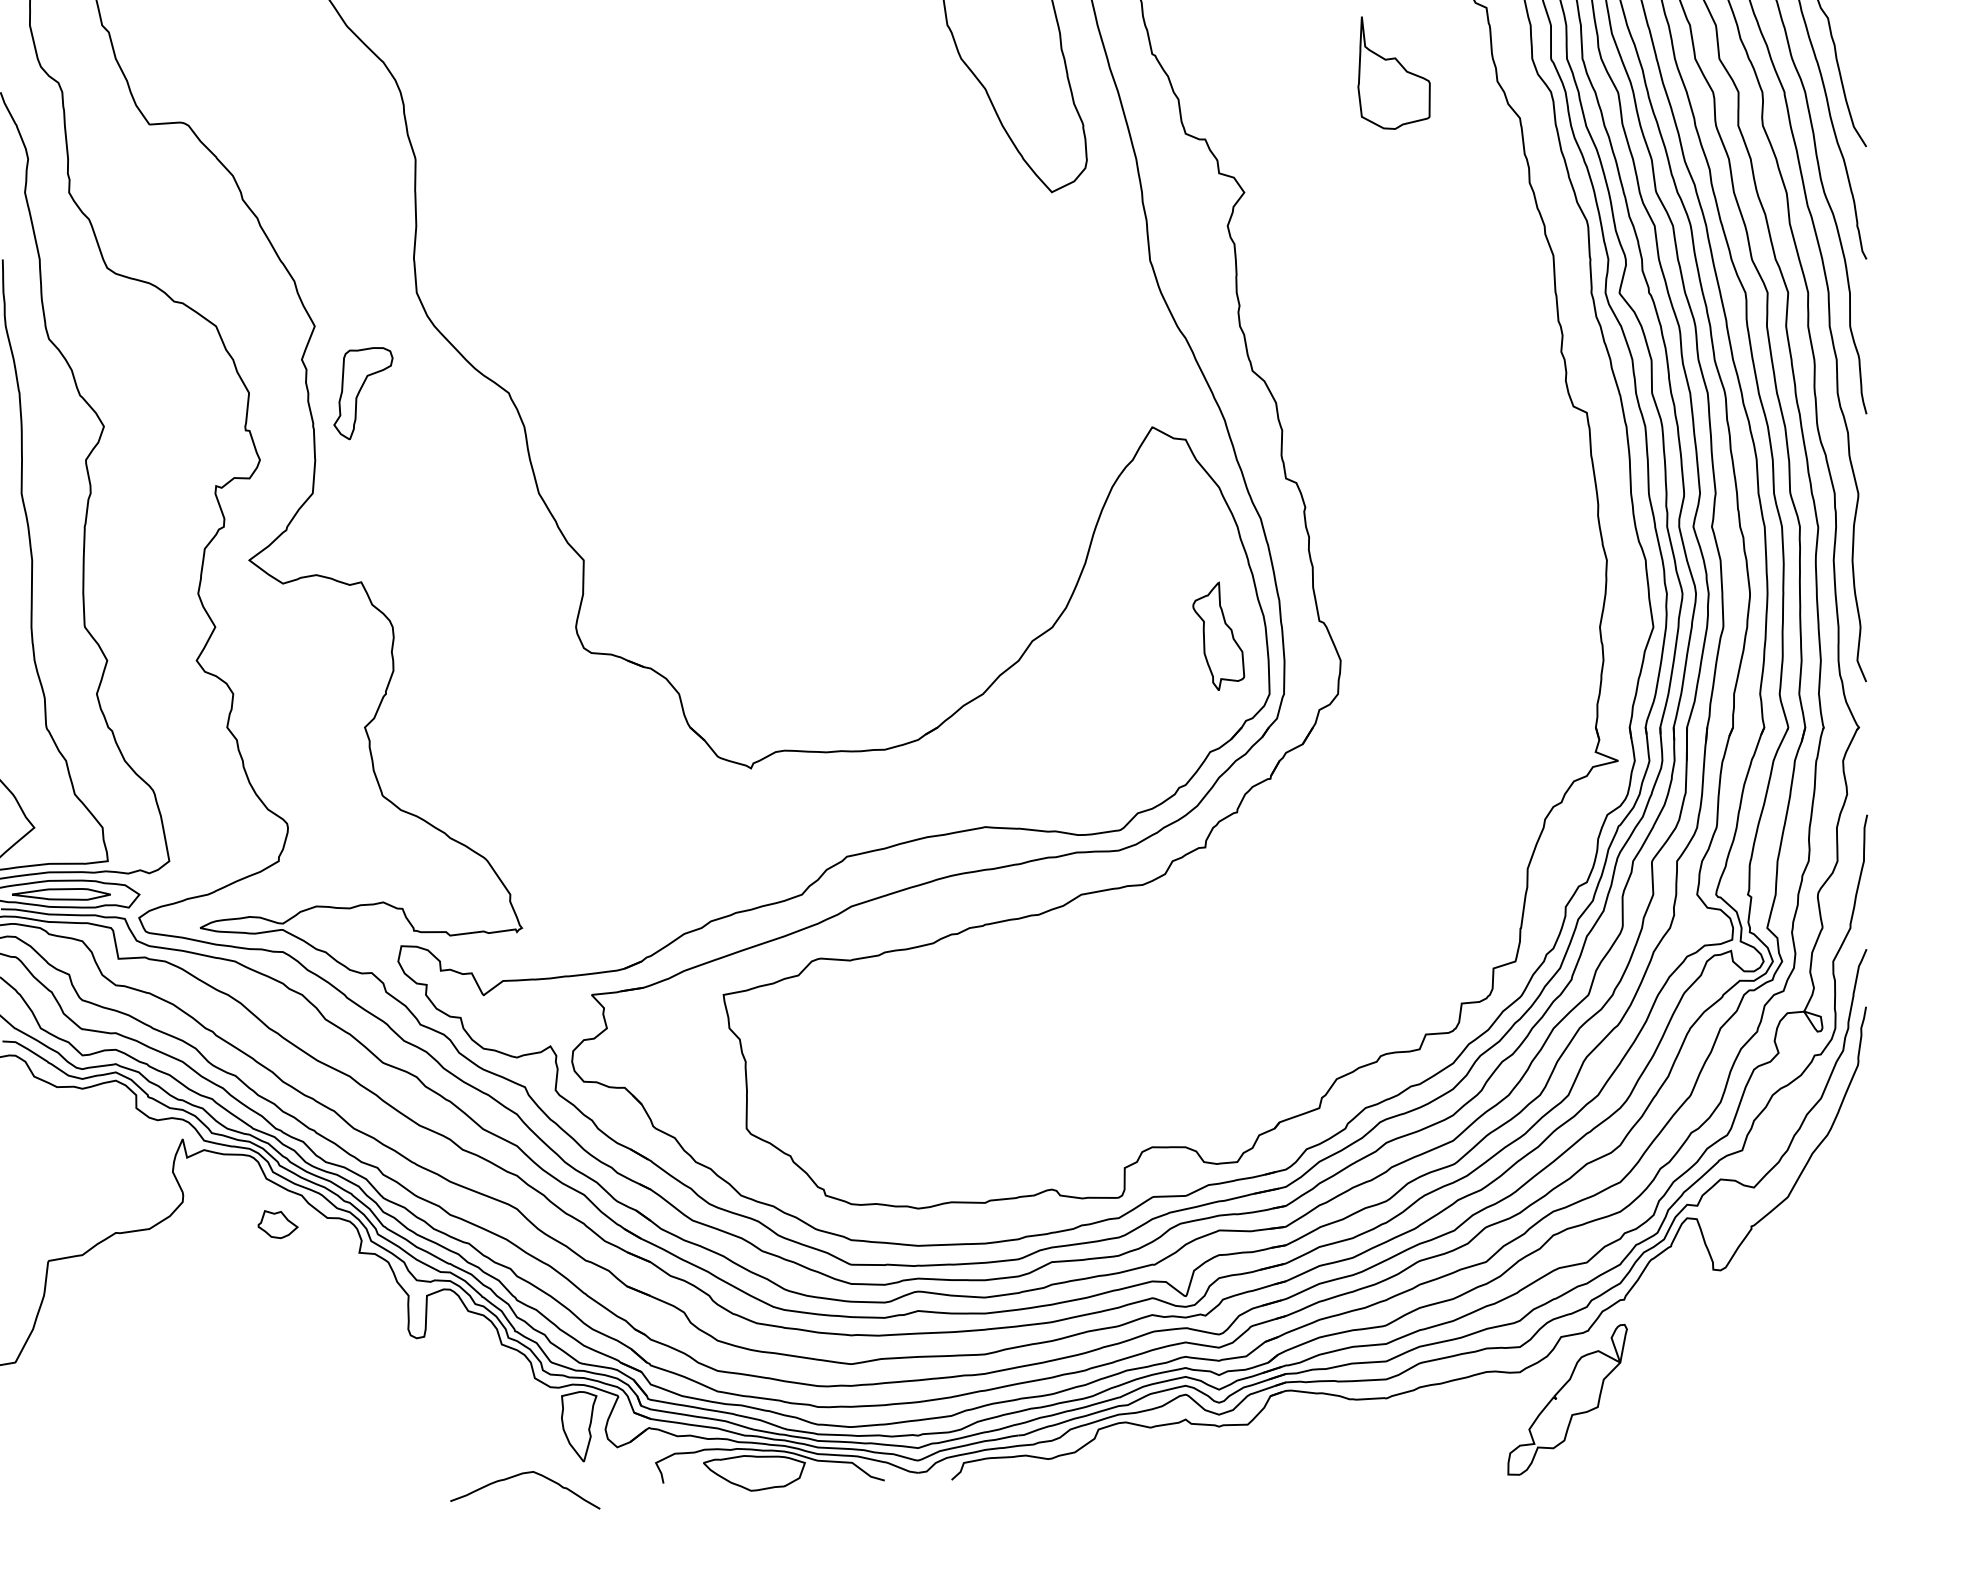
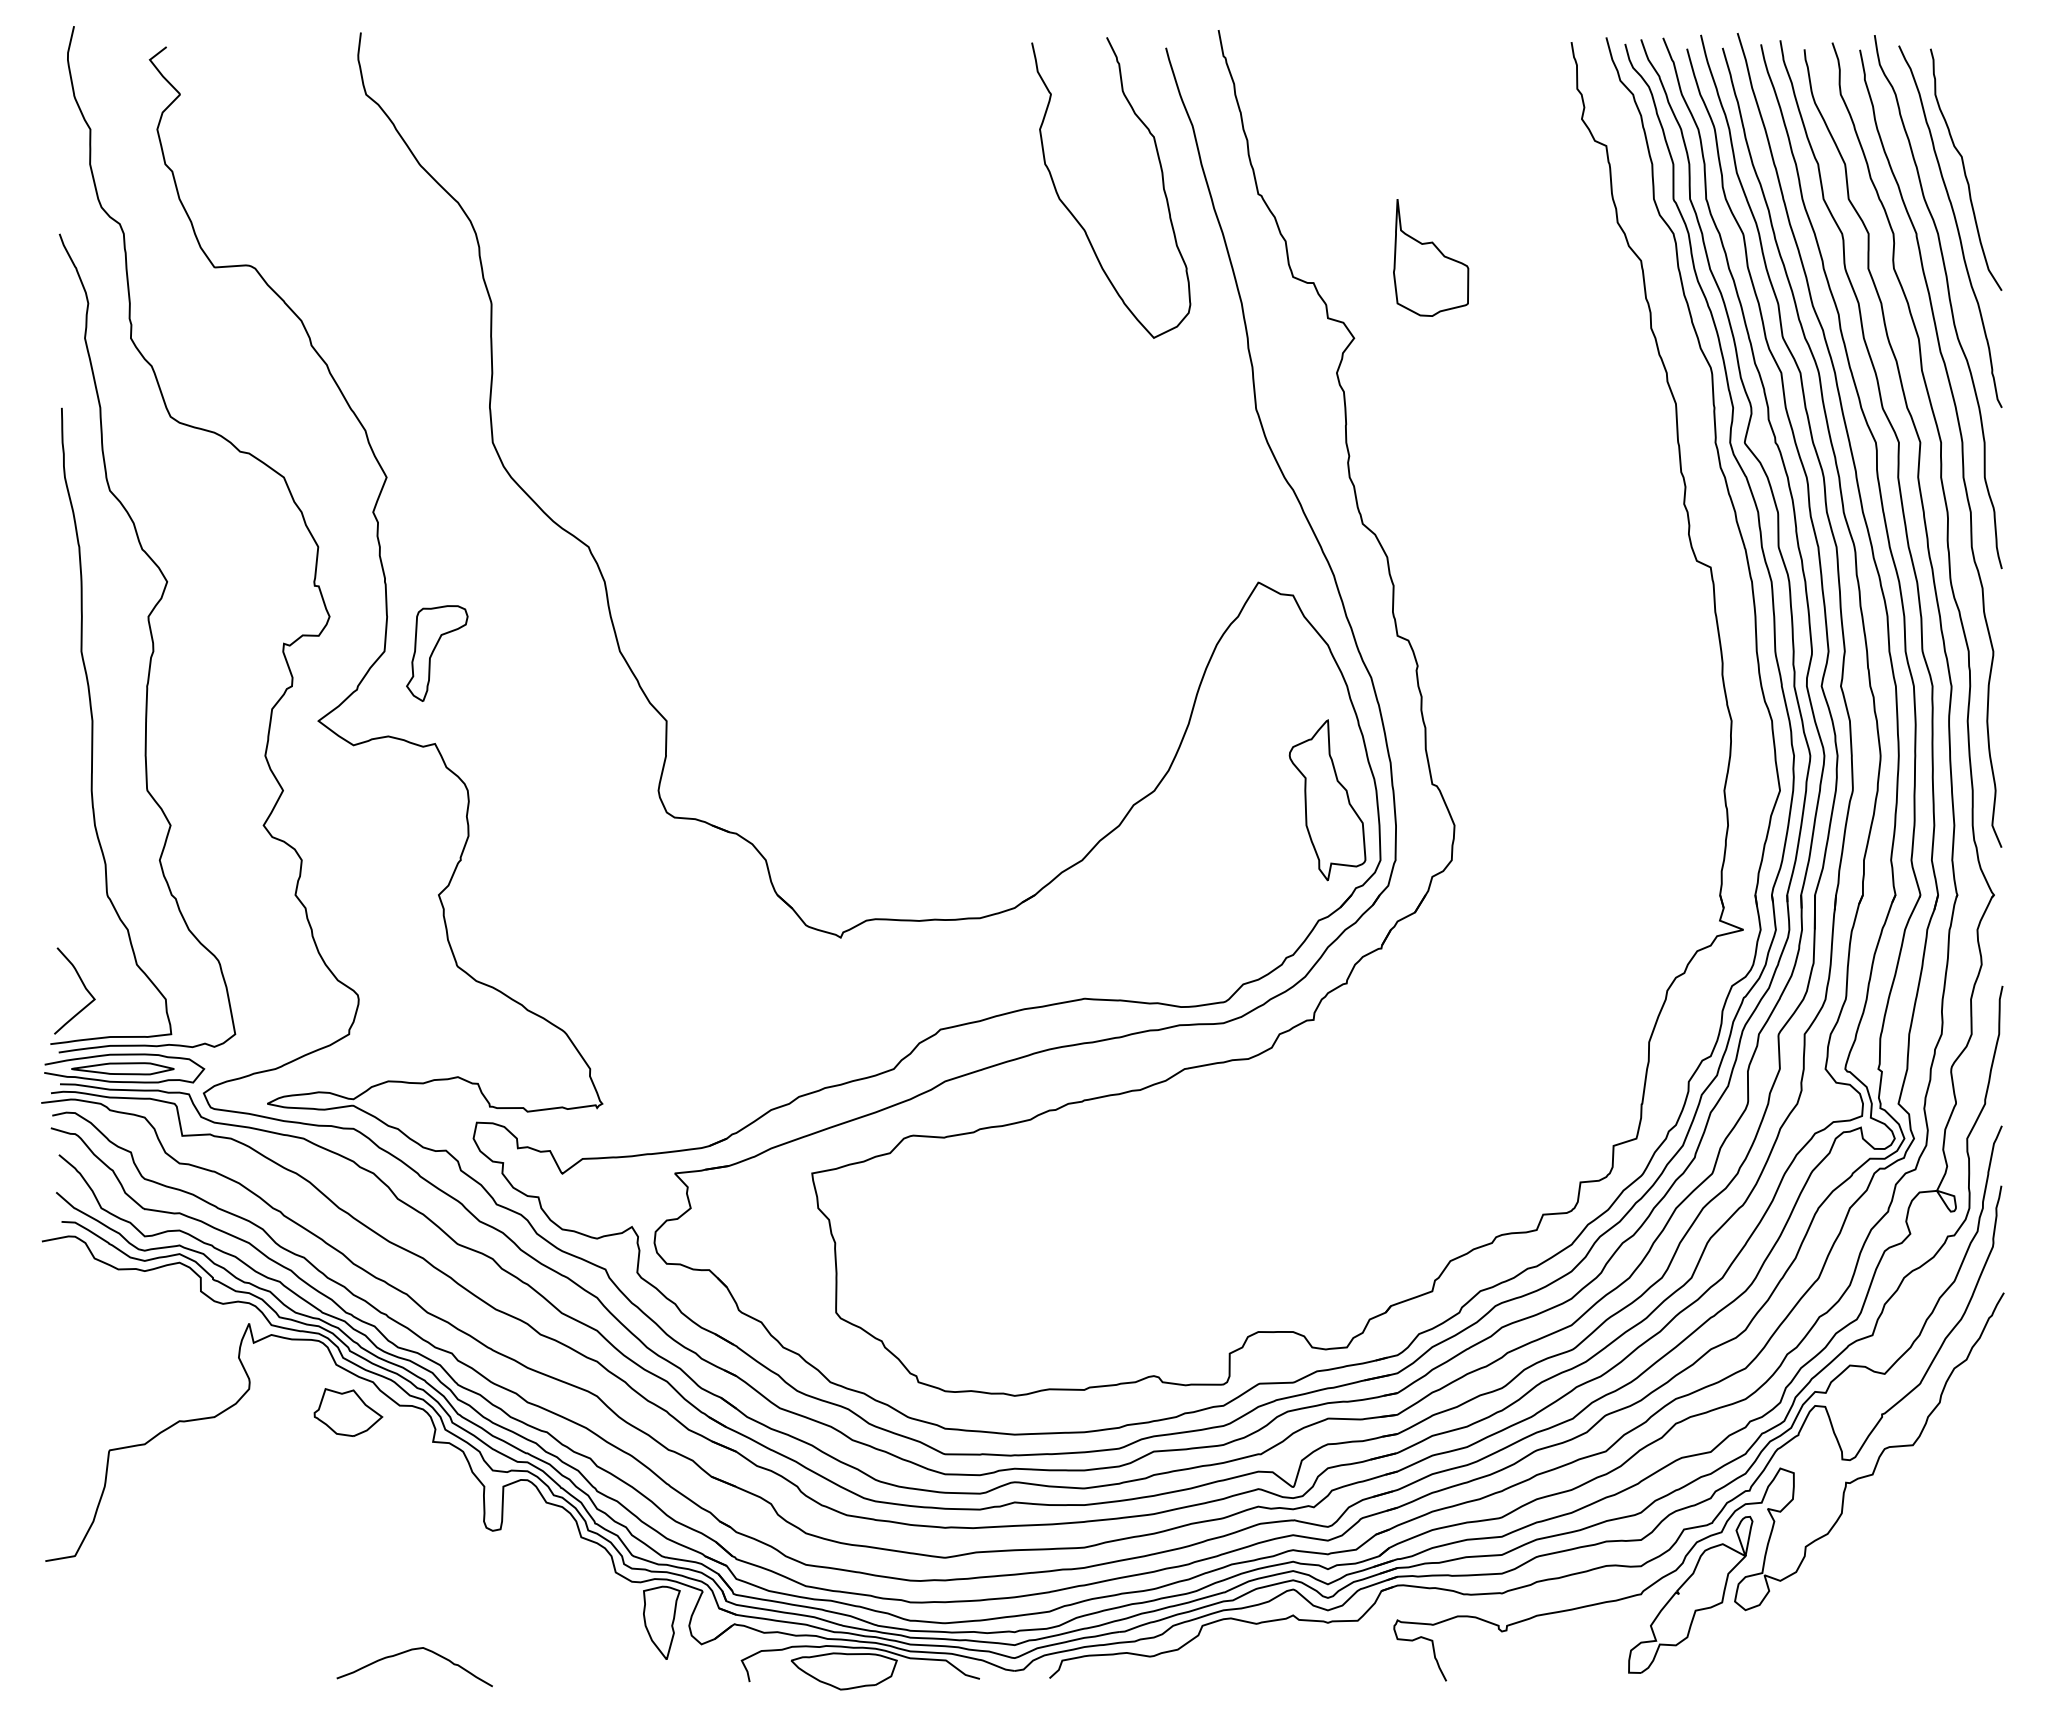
part: (1394, 72) -> (1431, 257), moved
part: (363, 393) -> (437, 653), moved
part: (1218, 636) -> (1327, 800), size x1.43
part: (278, 1224) -> (348, 1412), size x1.67
curve: (1607, 1320) -> (1732, 1512), added
curve: (520, 1475) -> (409, 1651), moved

